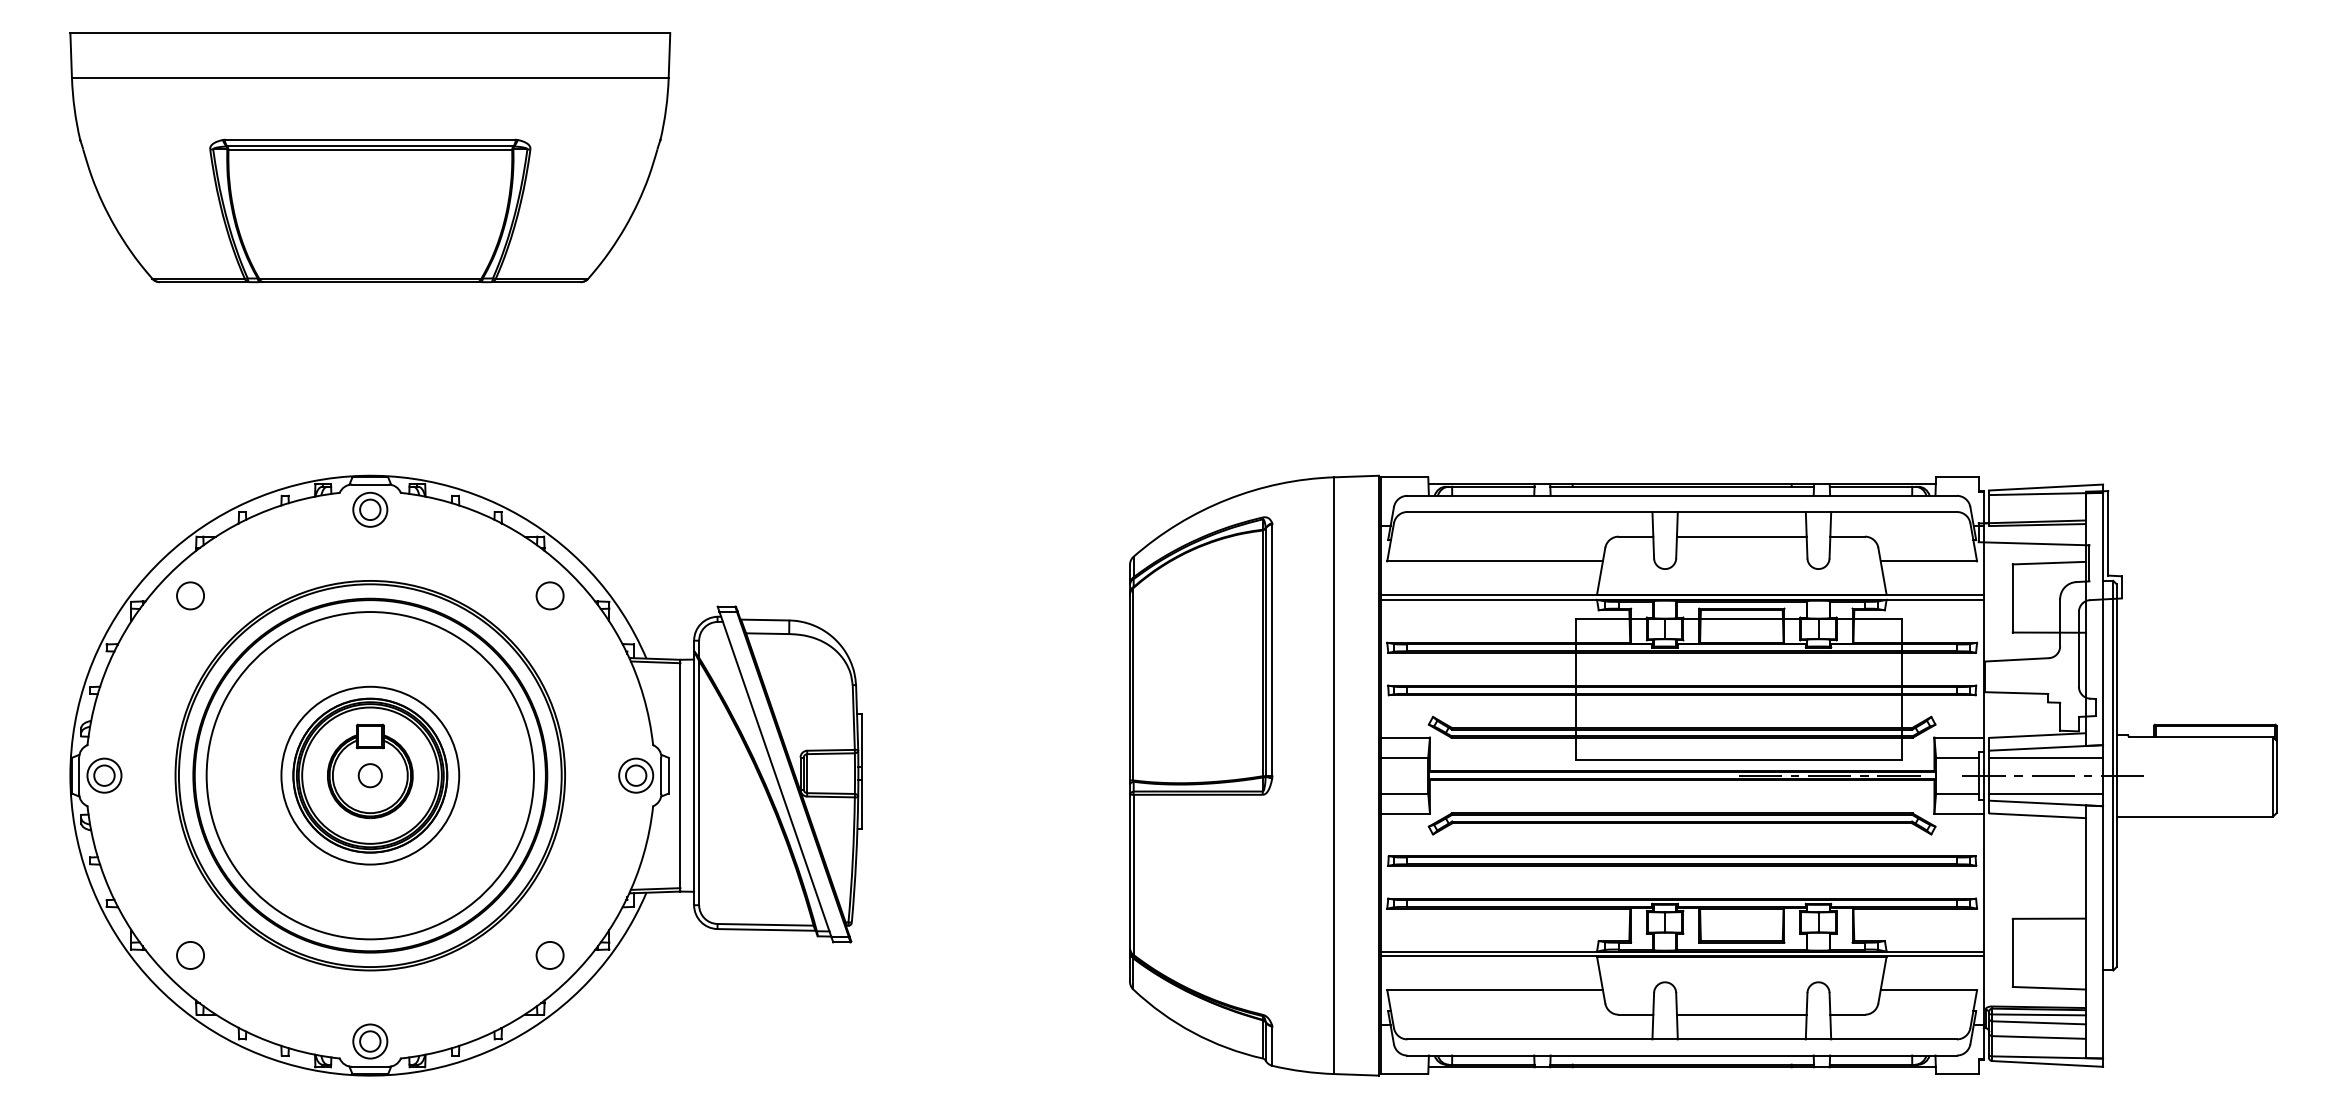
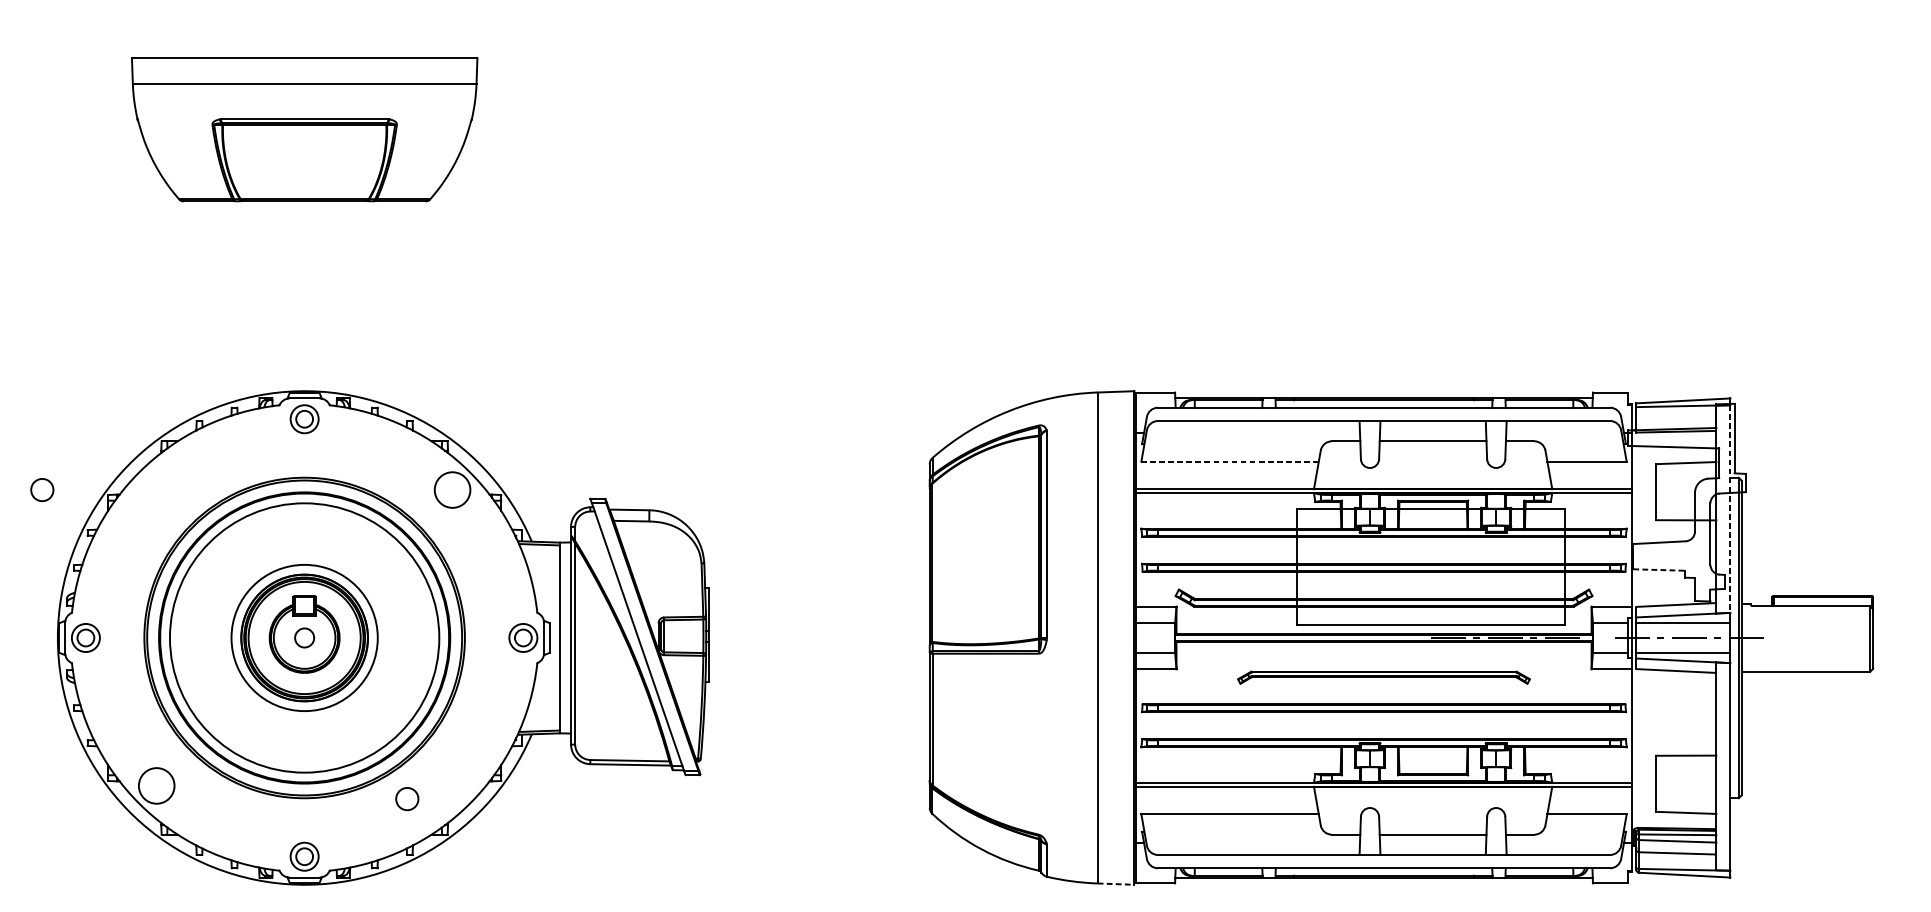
part: (370, 157) -> (304, 129), size x0.7
line: (1495, 561) -> (1230, 461), solid -> dashed
circle: (190, 595) -> (42, 489), moved
circle: (549, 595) -> (452, 489), size x1.6
line: (2103, 619) -> (1730, 509), solid -> dashed
line: (2016, 693) -> (1659, 570), solid -> dashed
part: (1681, 823) -> (1383, 677), size x0.7
circle: (190, 955) -> (156, 785), size x1.6
circle: (549, 955) -> (406, 799), moved
line: (1357, 1074) -> (1116, 883), solid -> dashed

